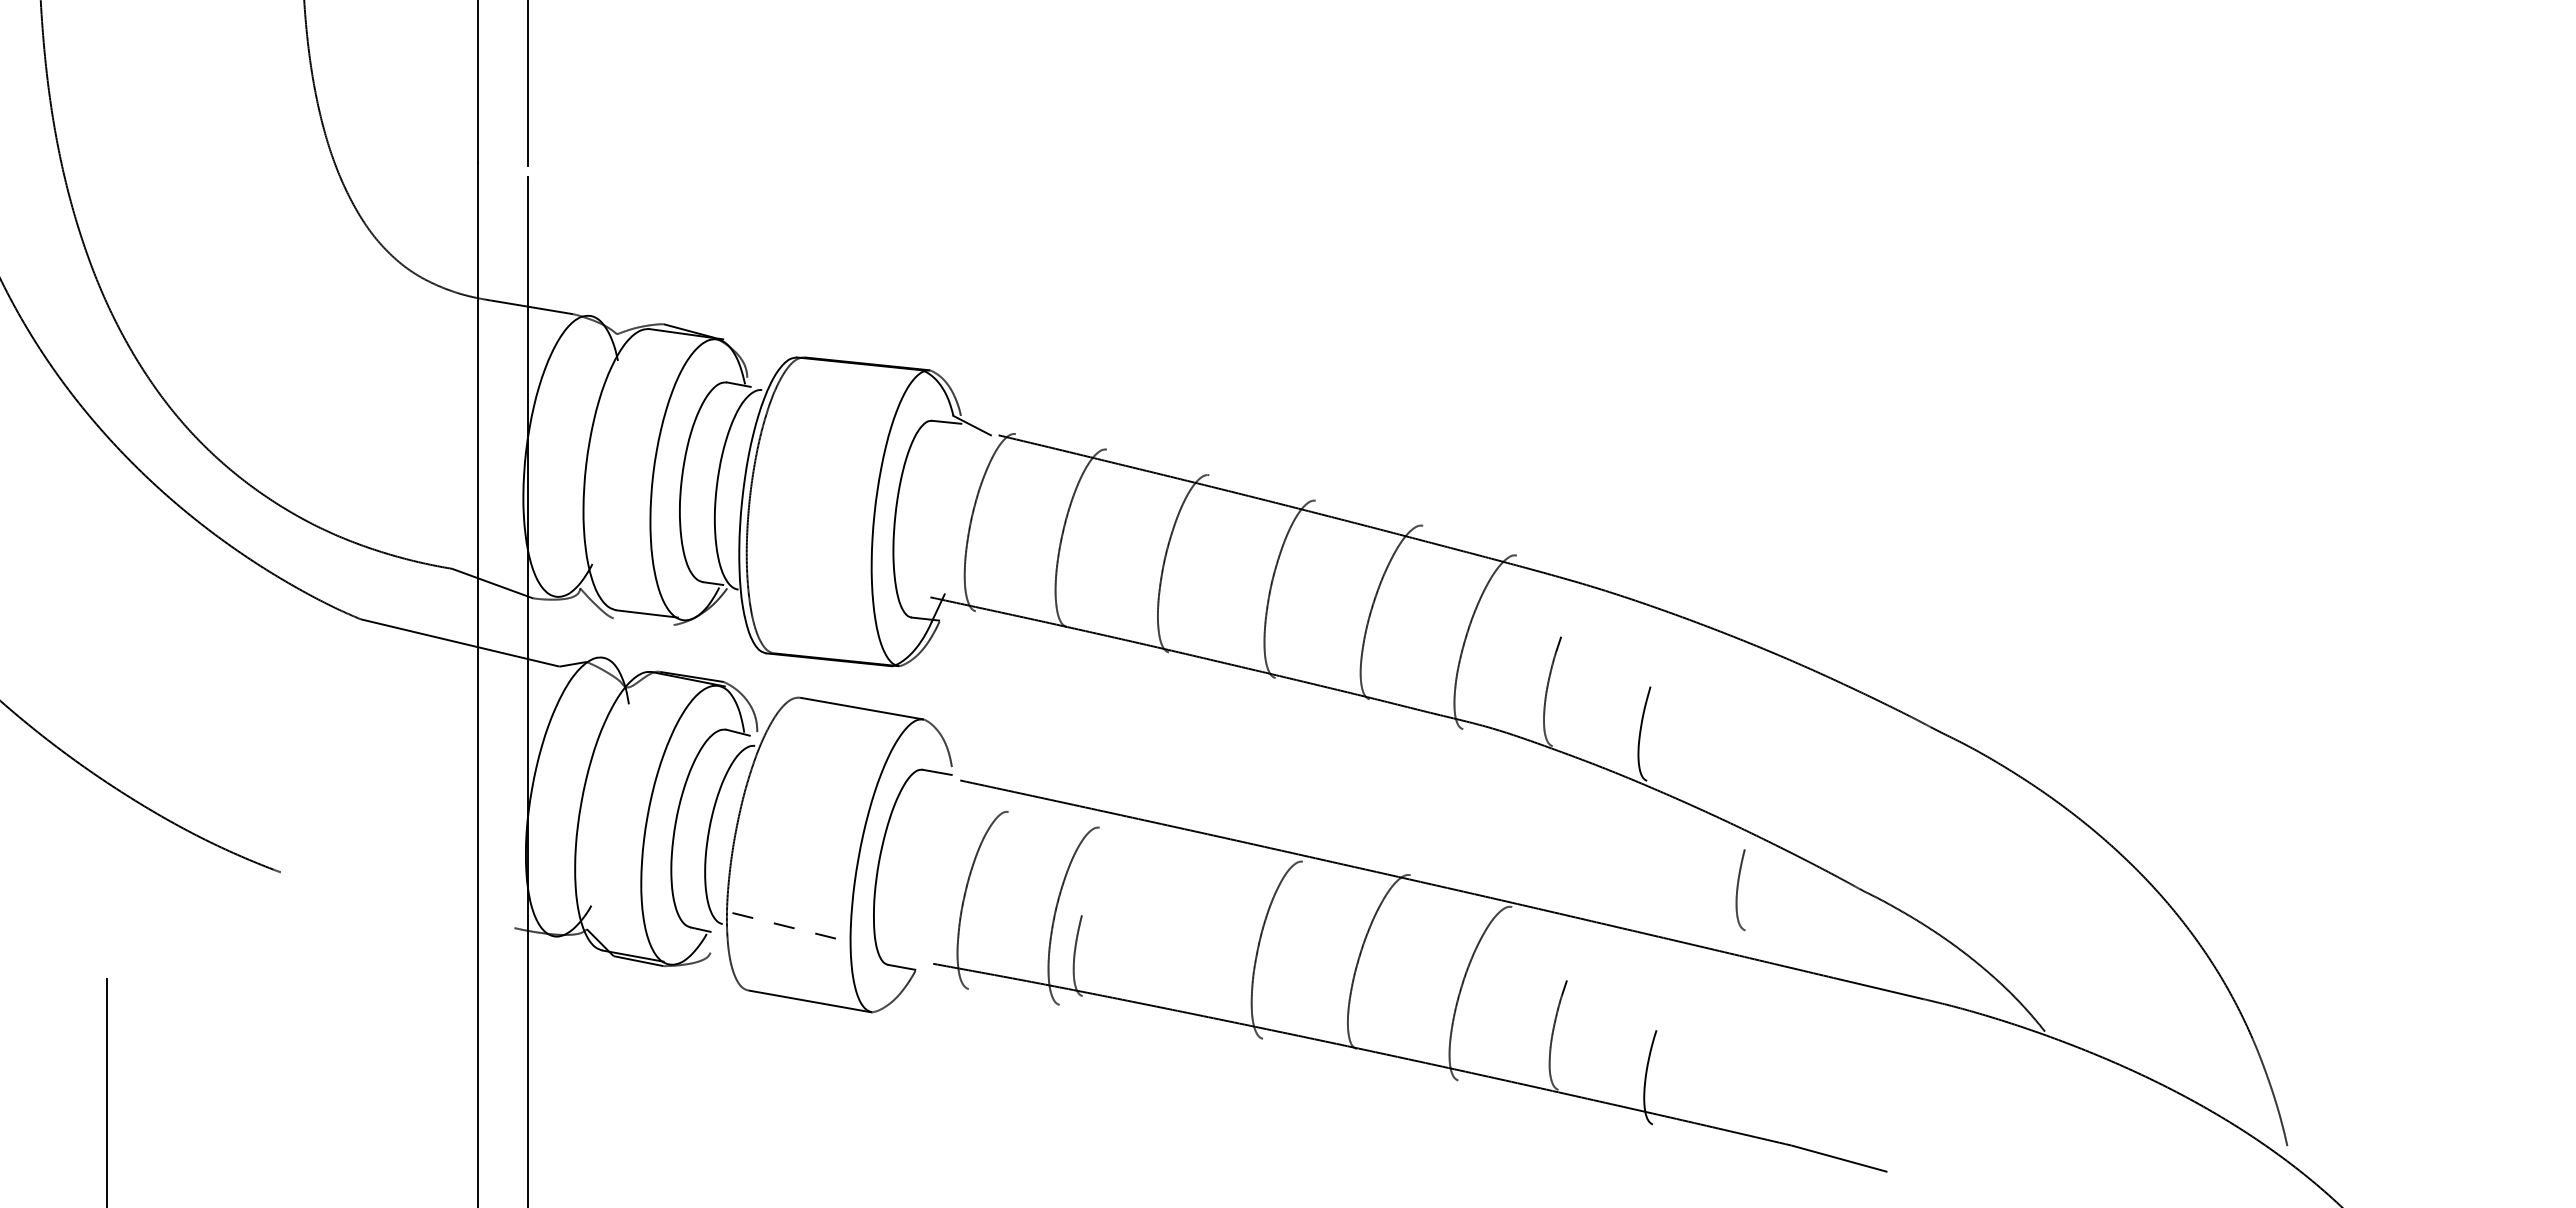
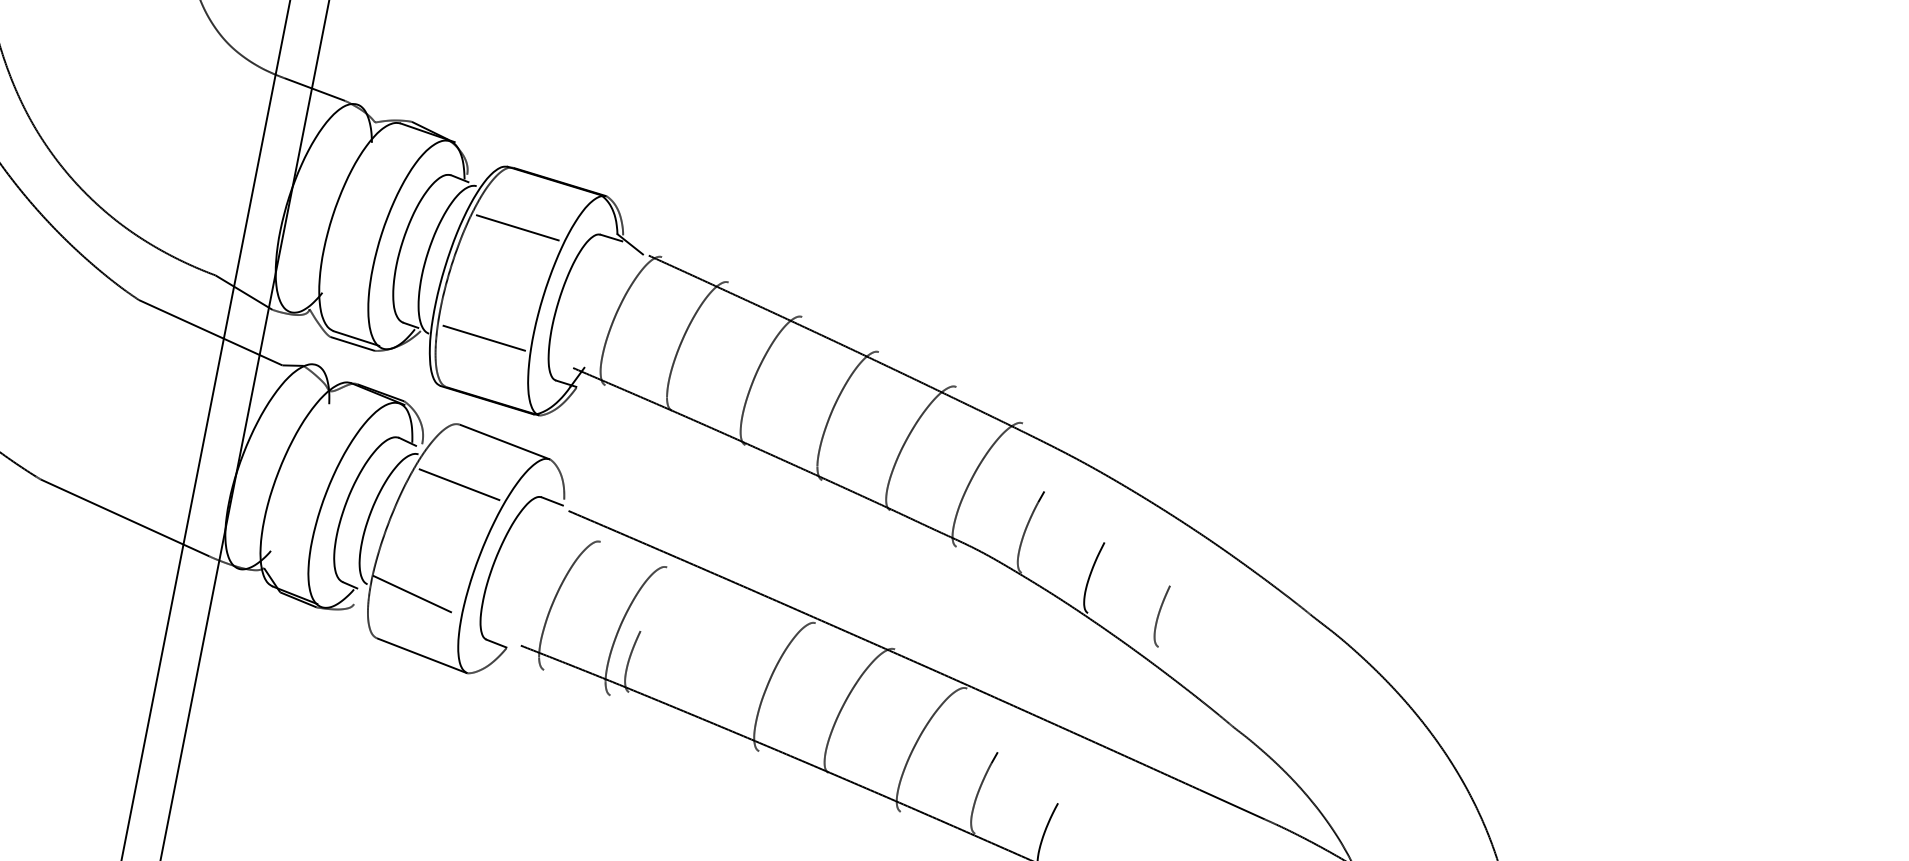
line: (824, 432) -> (517, 227), added
line: (809, 581) -> (484, 338), added
line: (643, 621) -> (352, 343), added
line: (814, 773) -> (459, 484), added
curve: (1738, 890) -> (1159, 615), moved
line: (397, 900) -> (125, 518), added
line: (781, 925) -> (411, 594), dashed -> solid

